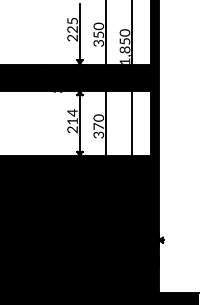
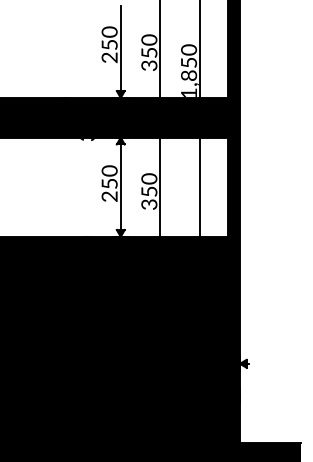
text: (72, 25) -> (109, 38), 225 -> 250
text: (72, 116) -> (109, 176), 214 -> 250
text: (98, 126) -> (148, 191), 370 -> 350

